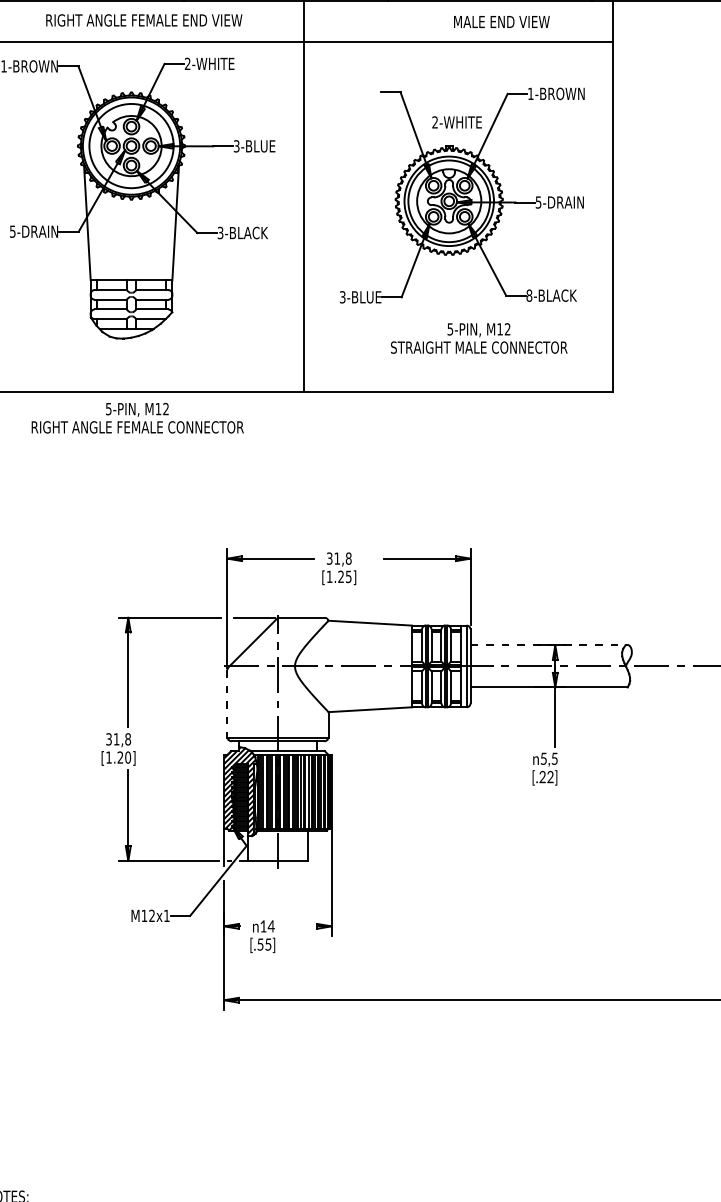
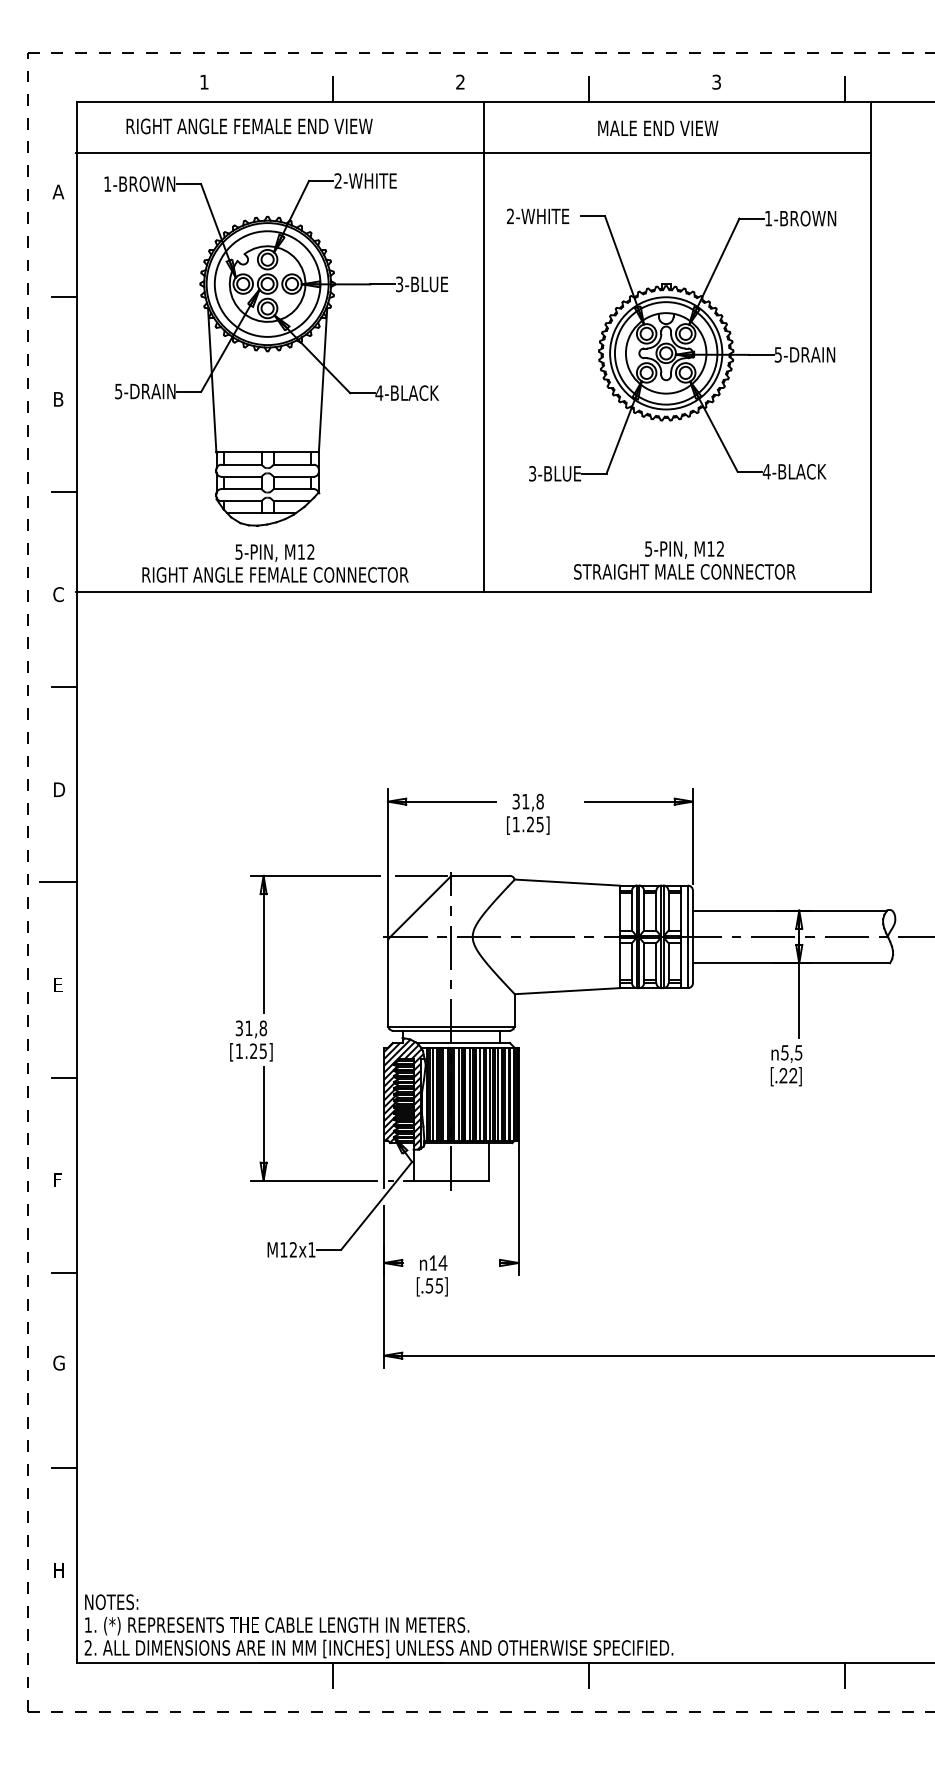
text: (144, 20) -> (249, 126), moved
text: (502, 21) -> (658, 127), moved
text: (457, 121) -> (538, 215), moved
text: (220, 232) -> (379, 392), 3-BLACK -> 4-BLACK
text: (529, 295) -> (766, 471), 8-BLACK -> 4-BLACK
text: (478, 338) -> (684, 560), moved
text: (137, 418) -> (275, 563), moved
line: (548, 645) -> (790, 910), dashed -> solid
line: (227, 703) -> (387, 983), dashed -> solid
text: (128, 757) -> (263, 1051), [1.20] -> [1.25]

